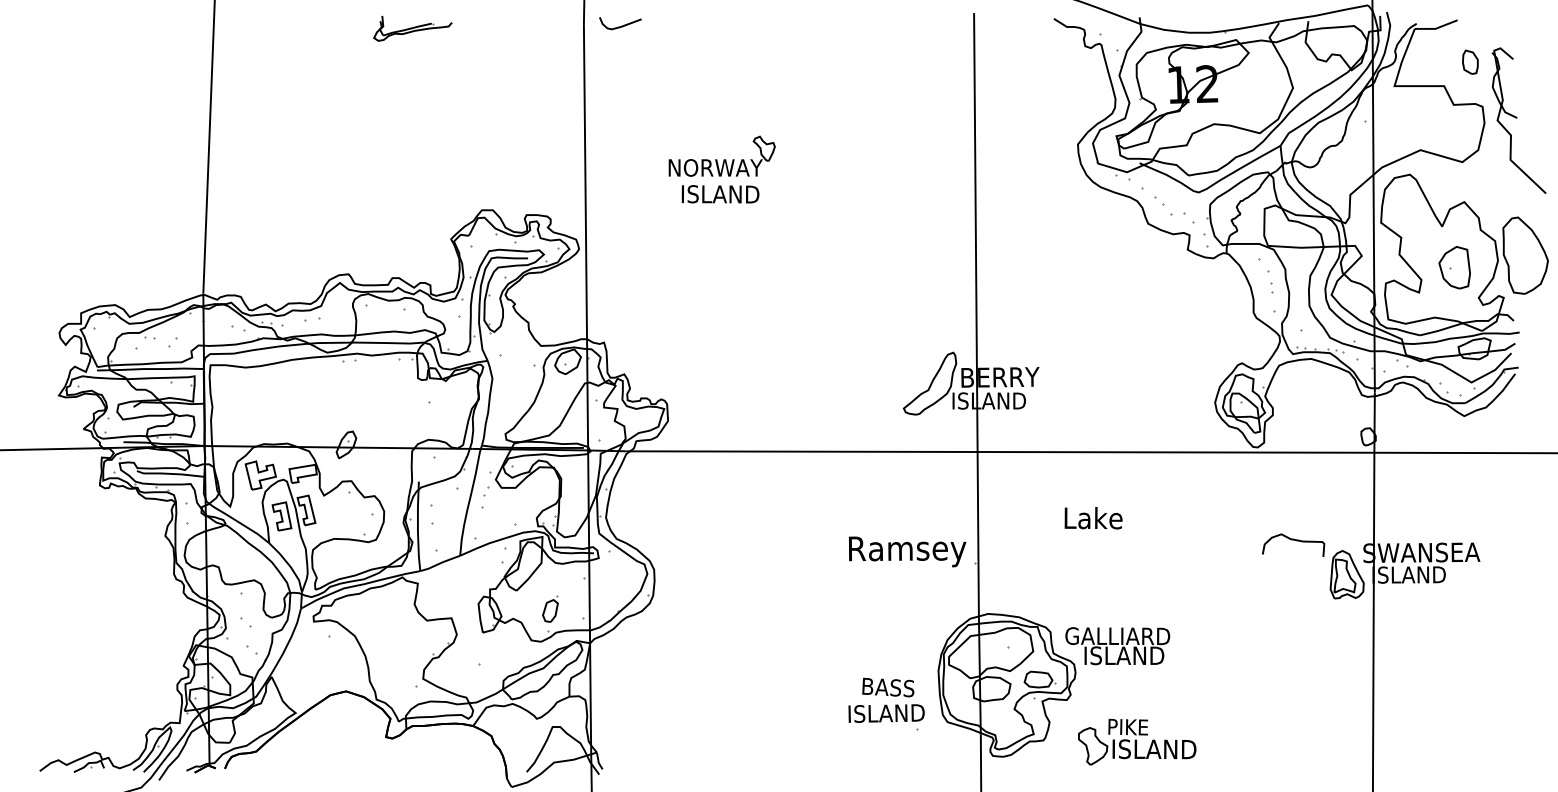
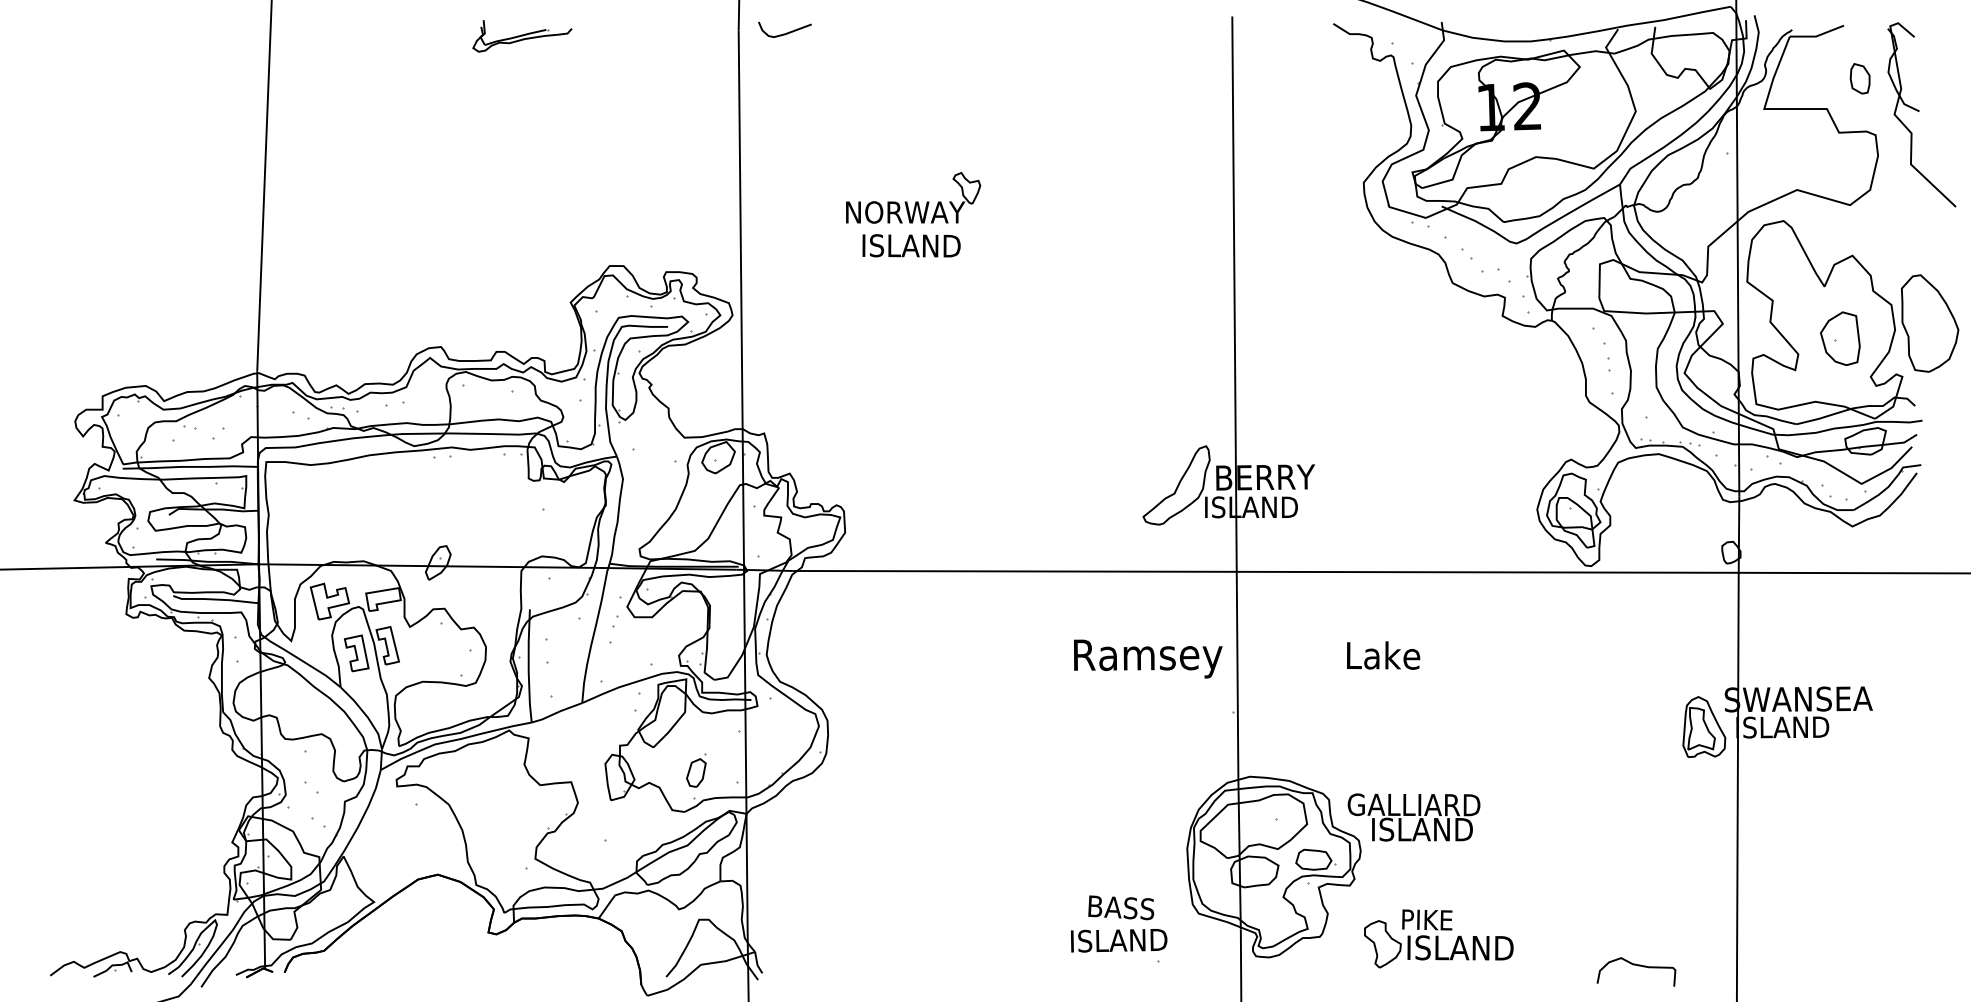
part: (1518, 120) -> (1921, 114), moved
curve: (1293, 540) -> (1636, 965), moved
text: (907, 551) -> (1148, 658), moved
part: (886, 703) -> (1118, 927), moved

